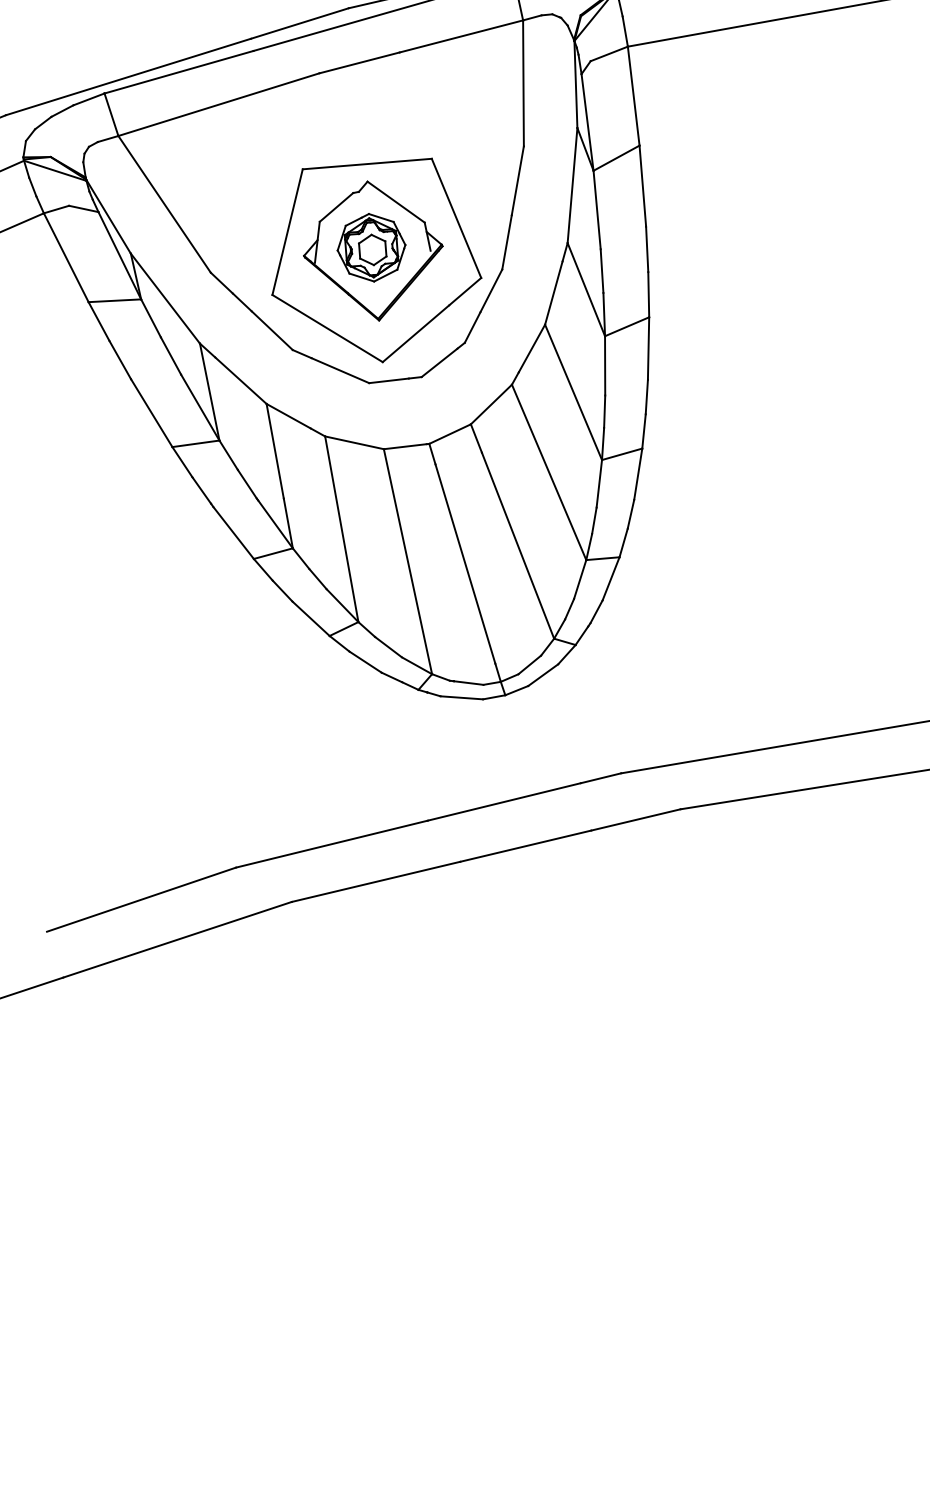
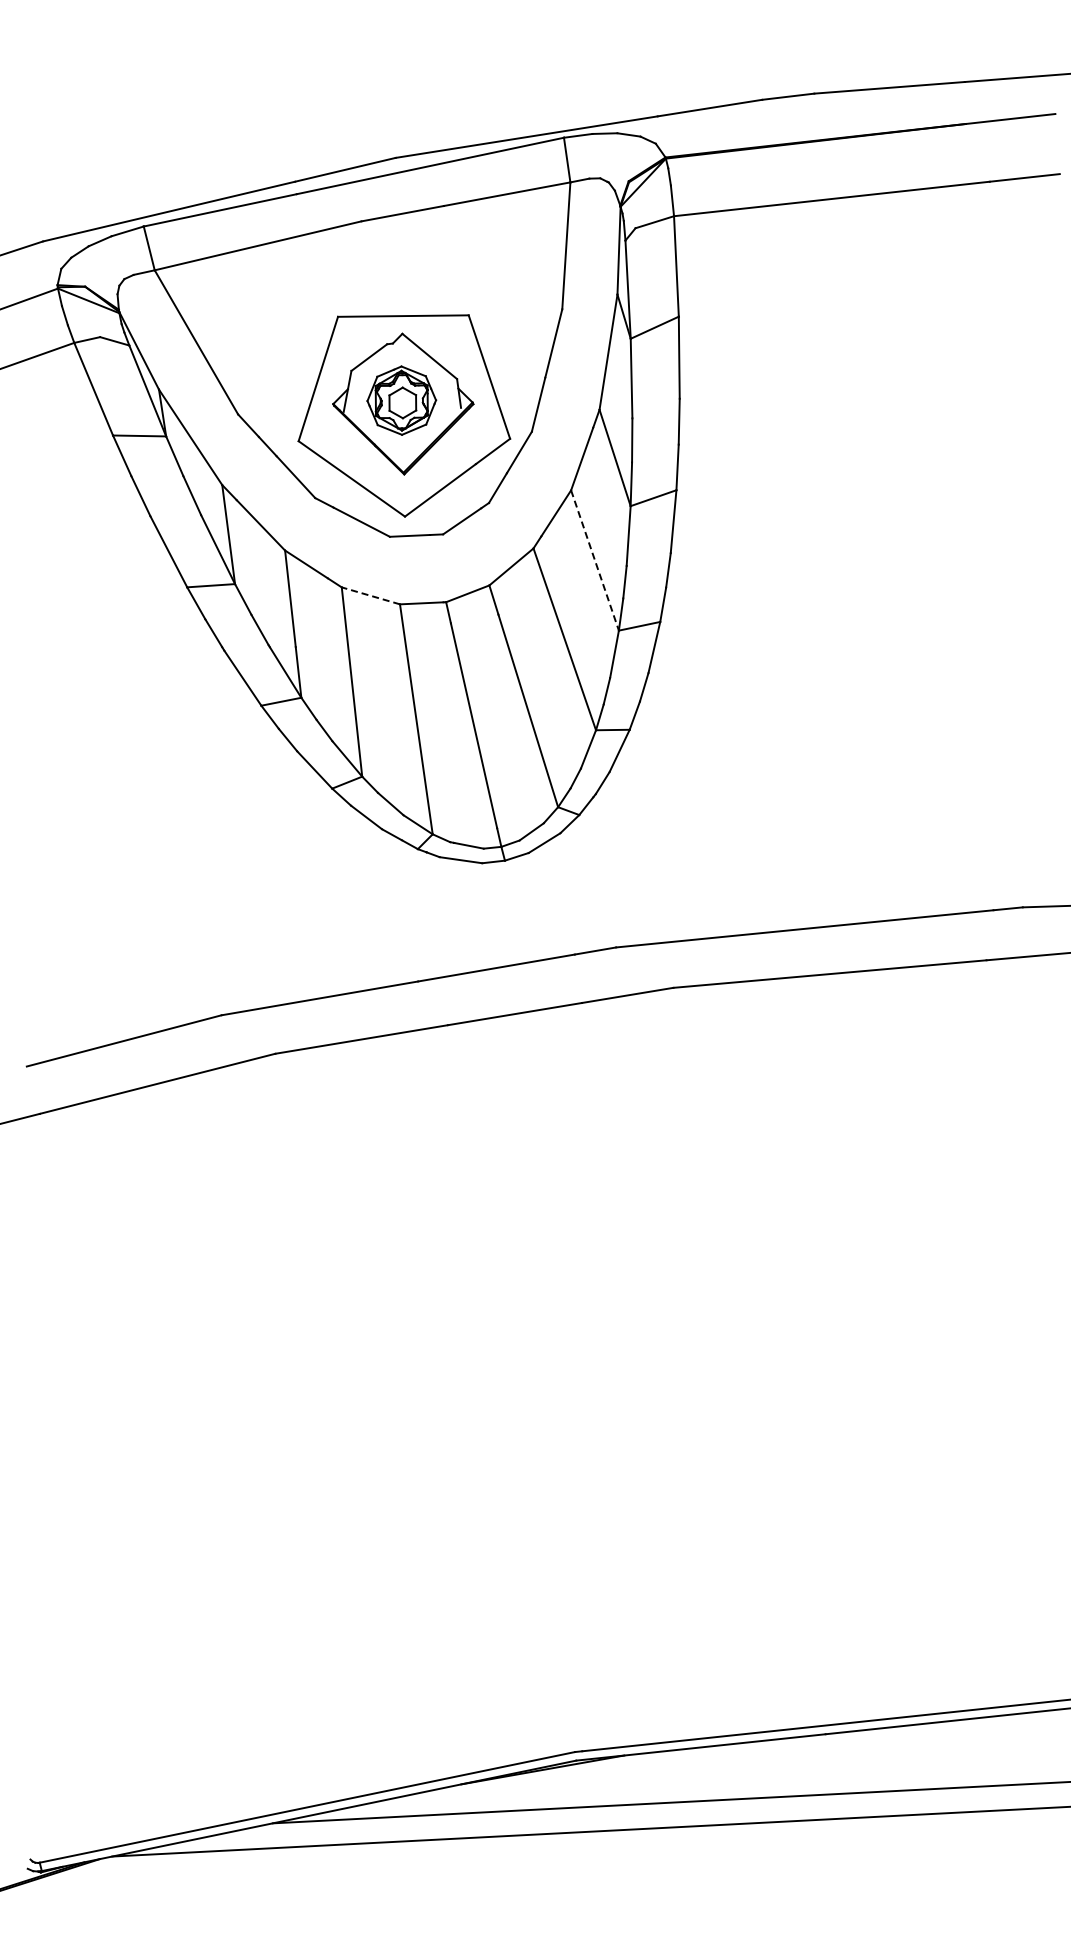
line: (574, 392) -> (595, 560), solid -> dashed
line: (354, 442) -> (370, 595), solid -> dashed

